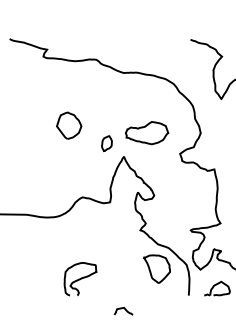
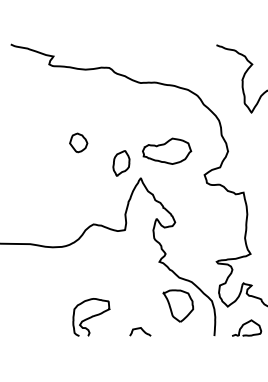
part: (69, 125) -> (78, 142), size x0.62
part: (107, 143) -> (121, 163), size x1.43
curve: (124, 310) -> (141, 330), moved

